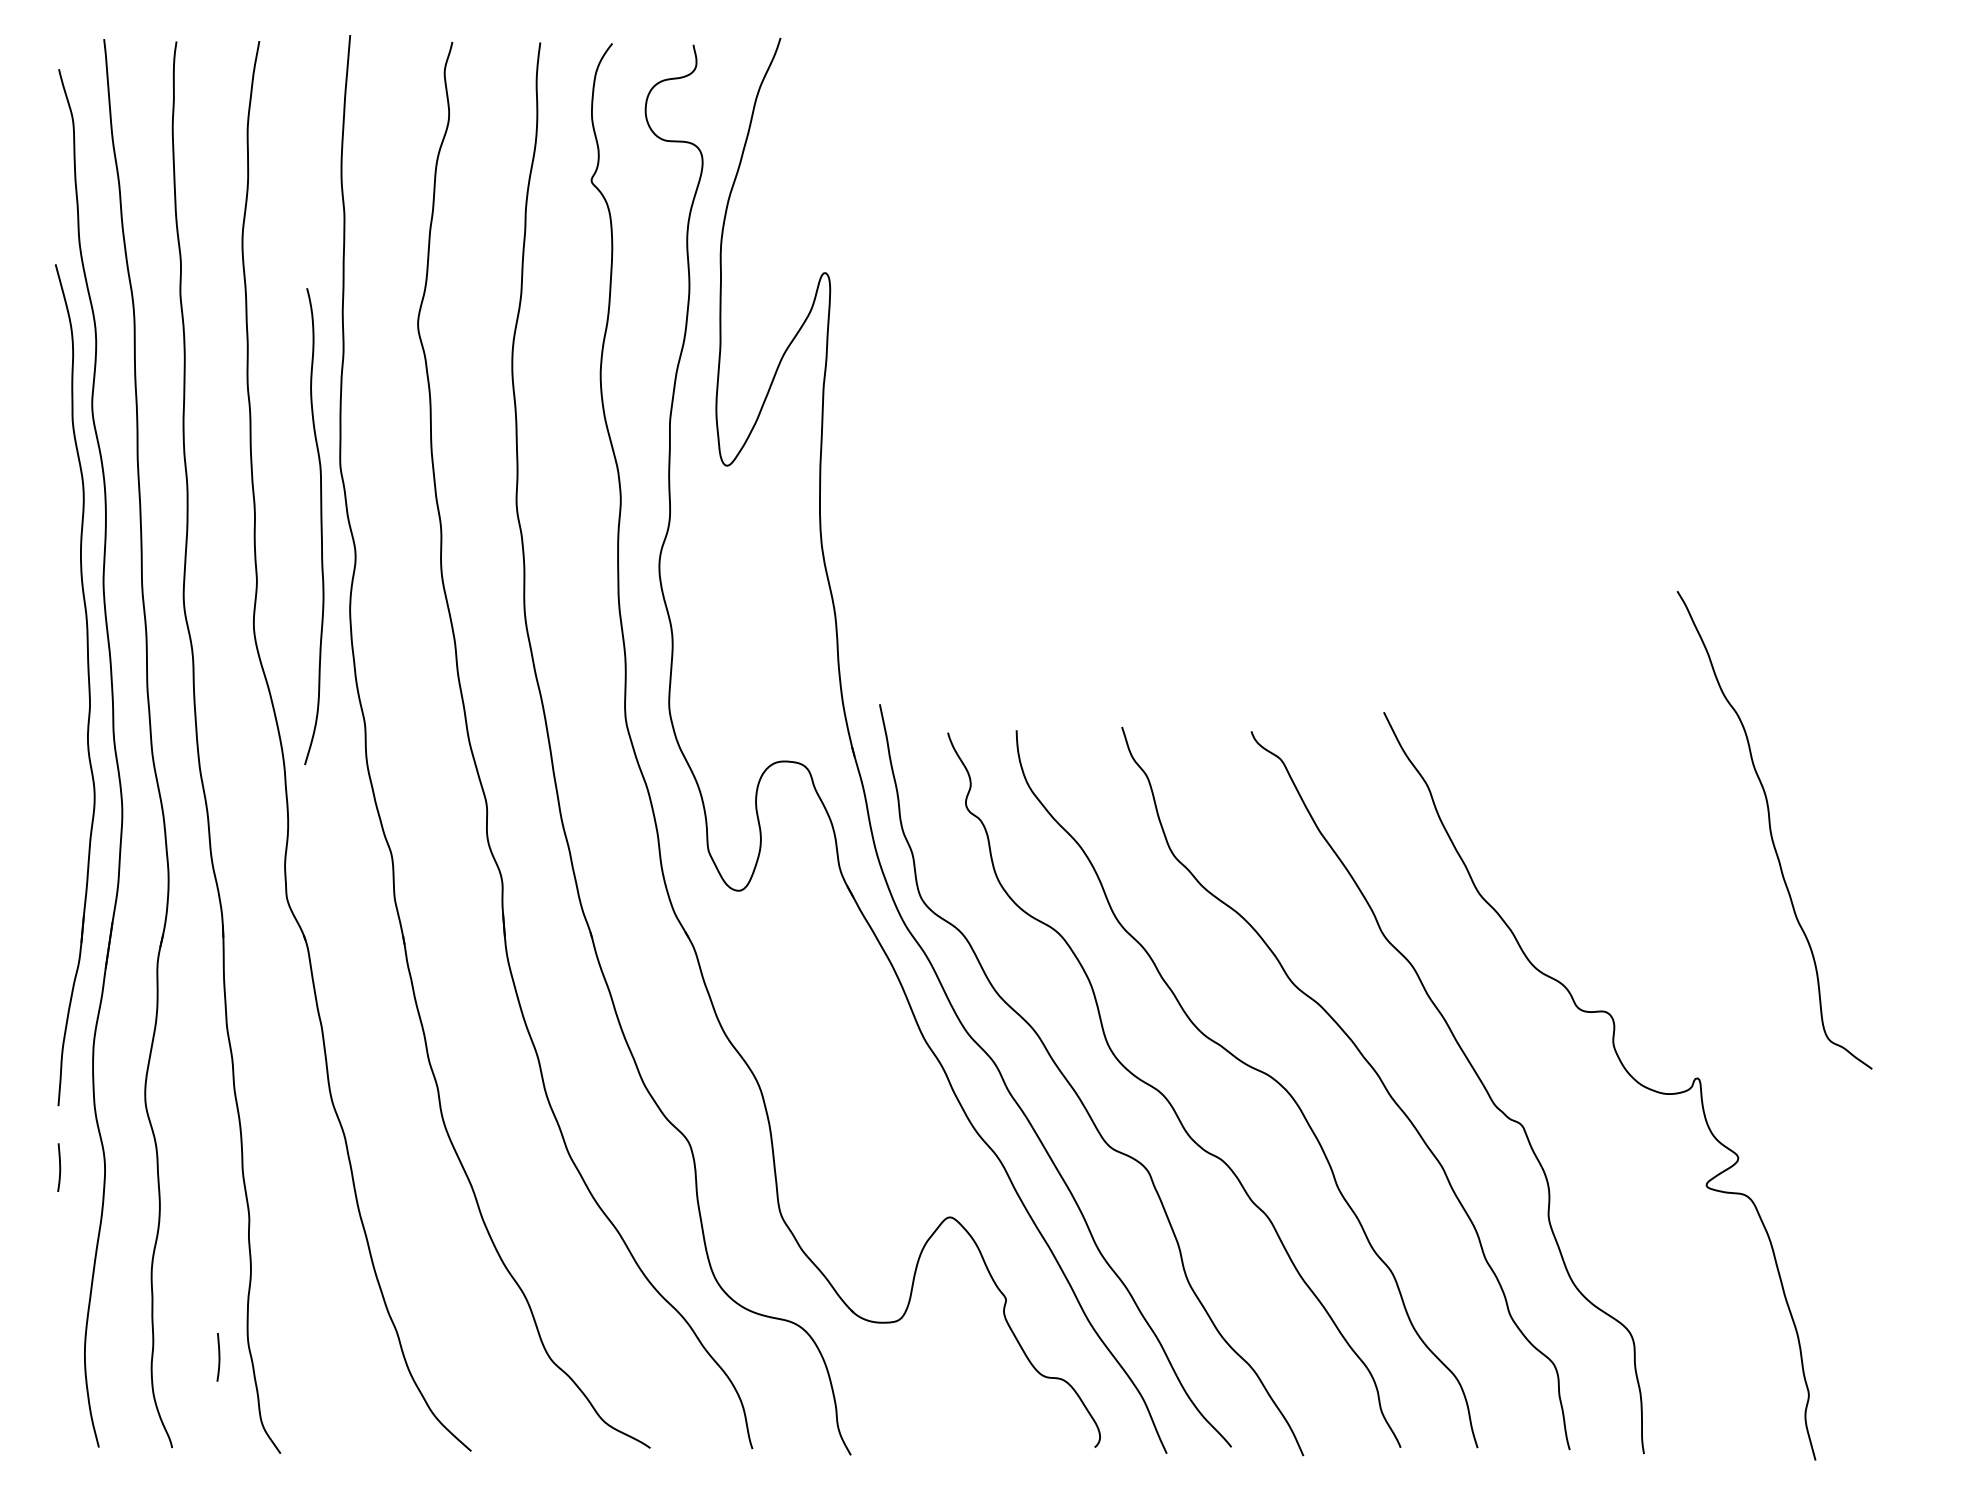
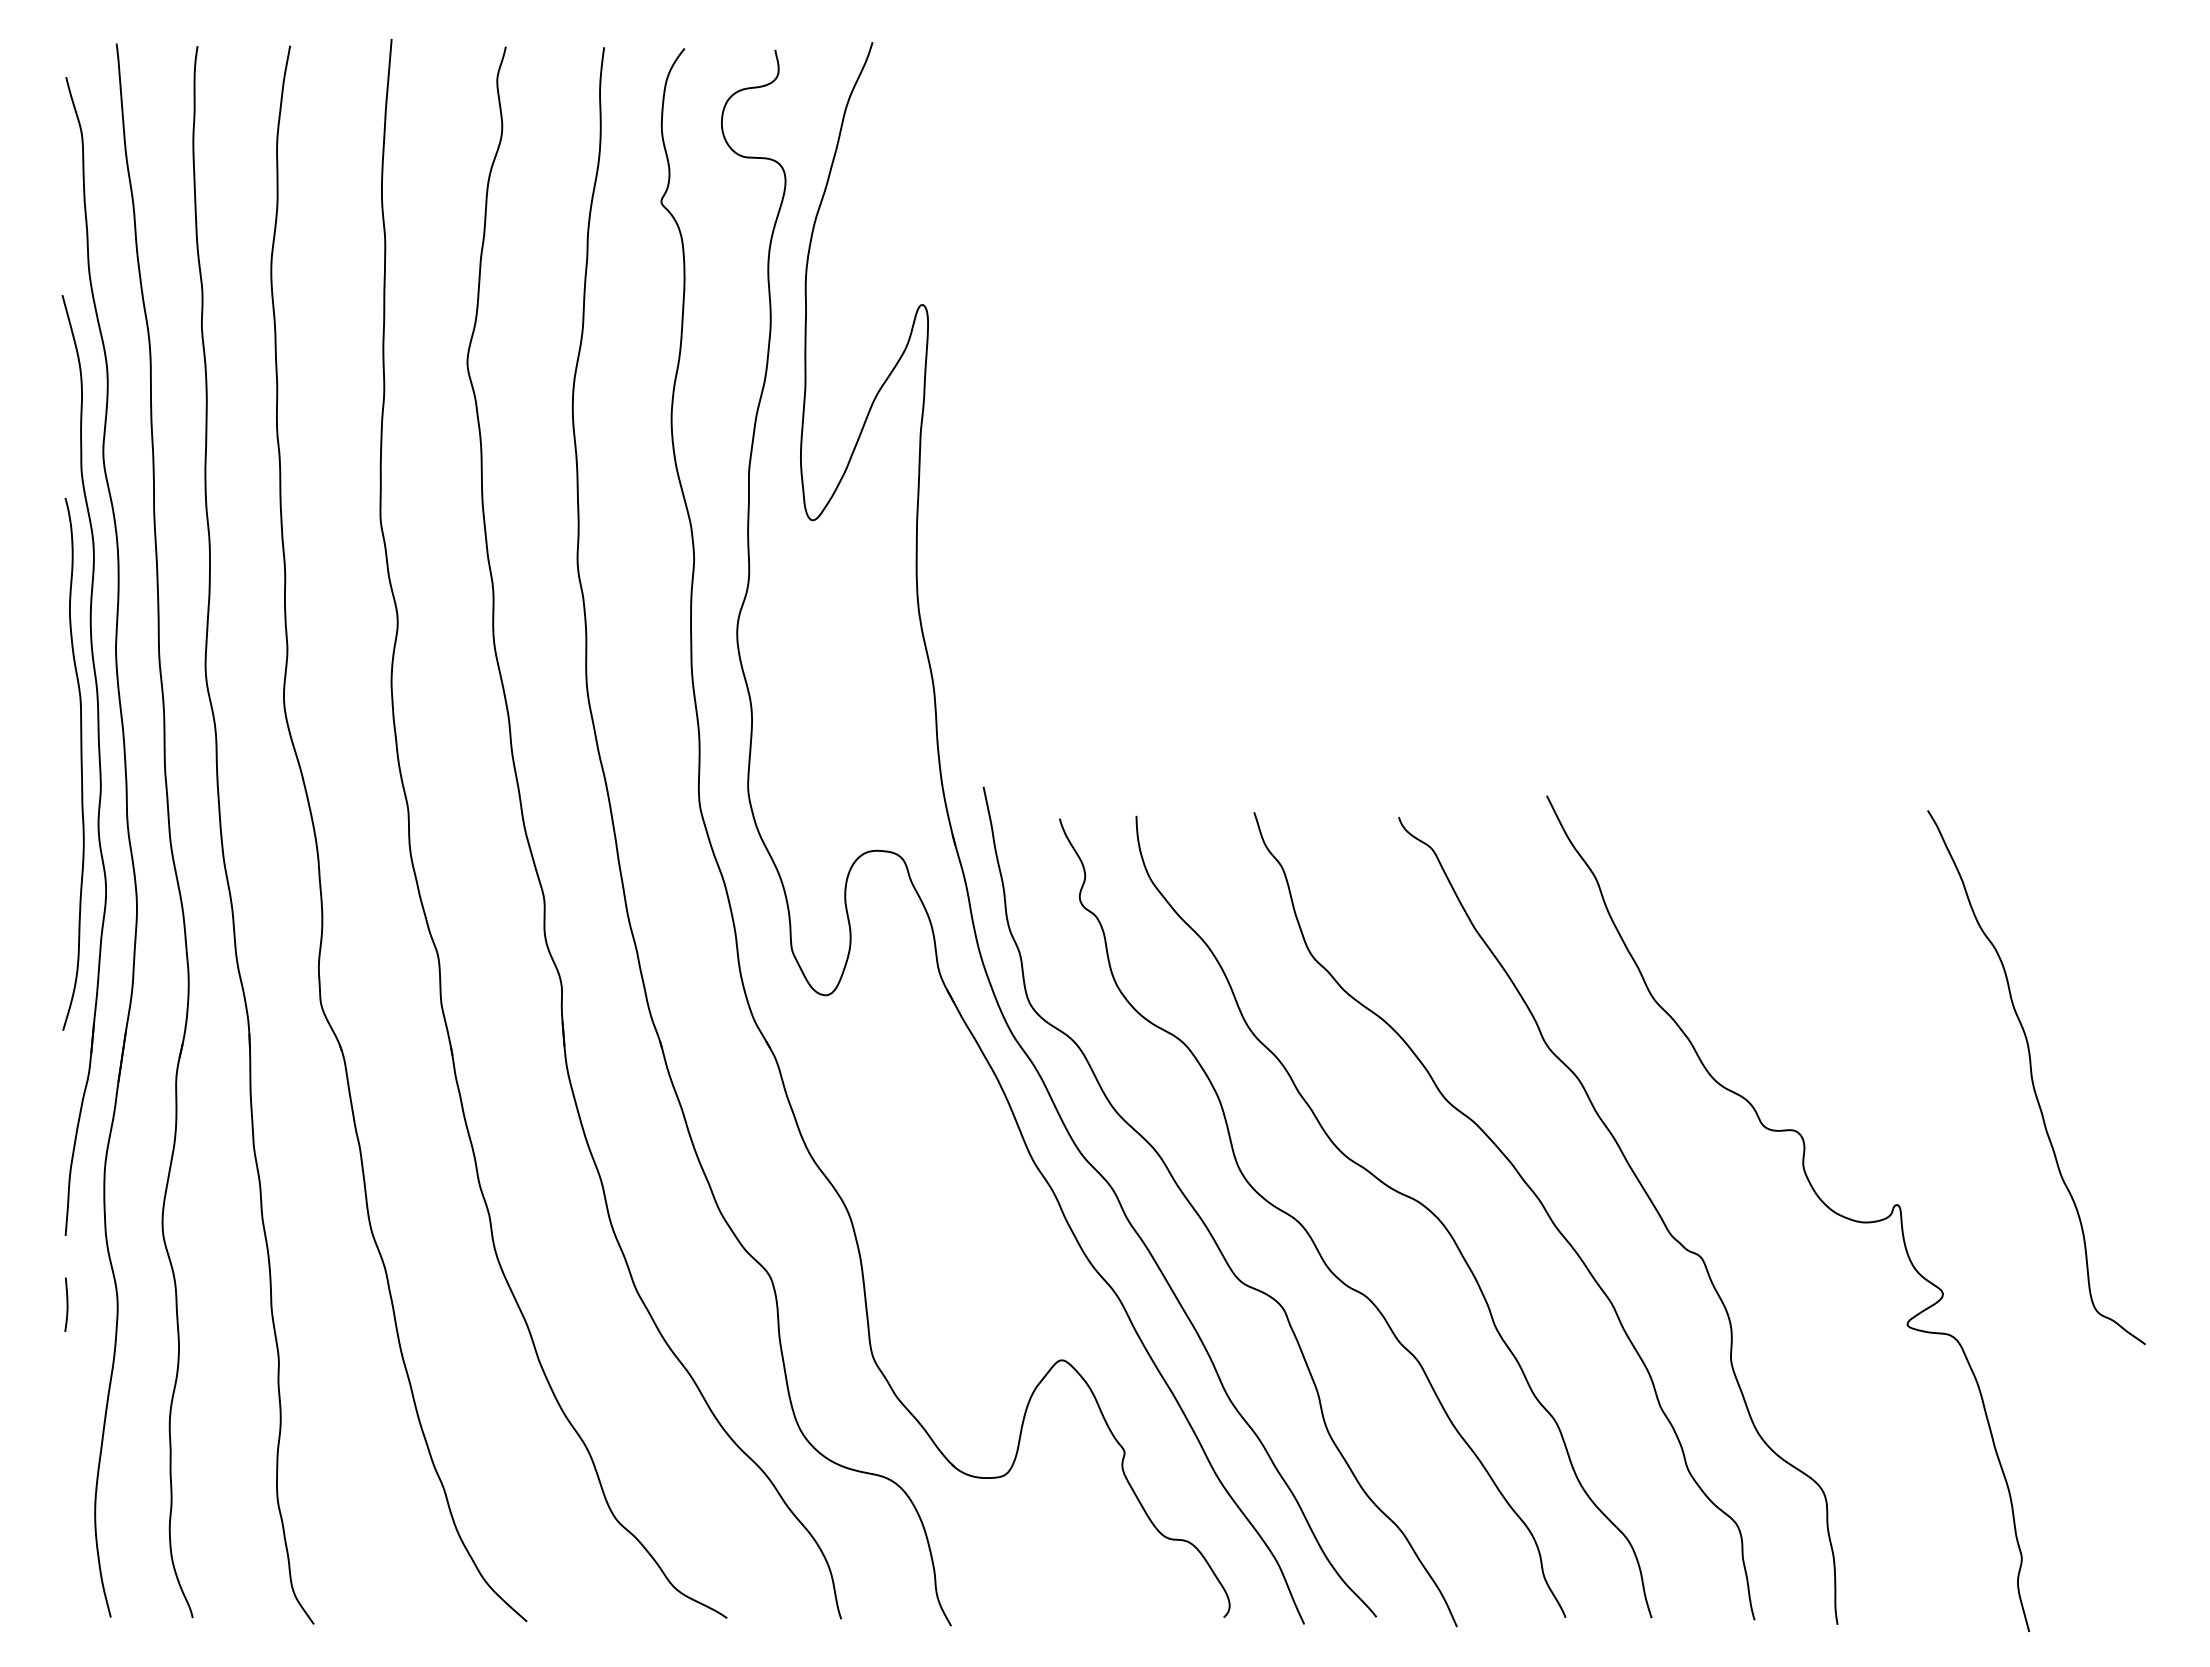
curve: (320, 525) -> (80, 763), moved
curve: (1771, 831) -> (2033, 1079), moved
curve: (218, 1357) -> (244, 1516), removed

